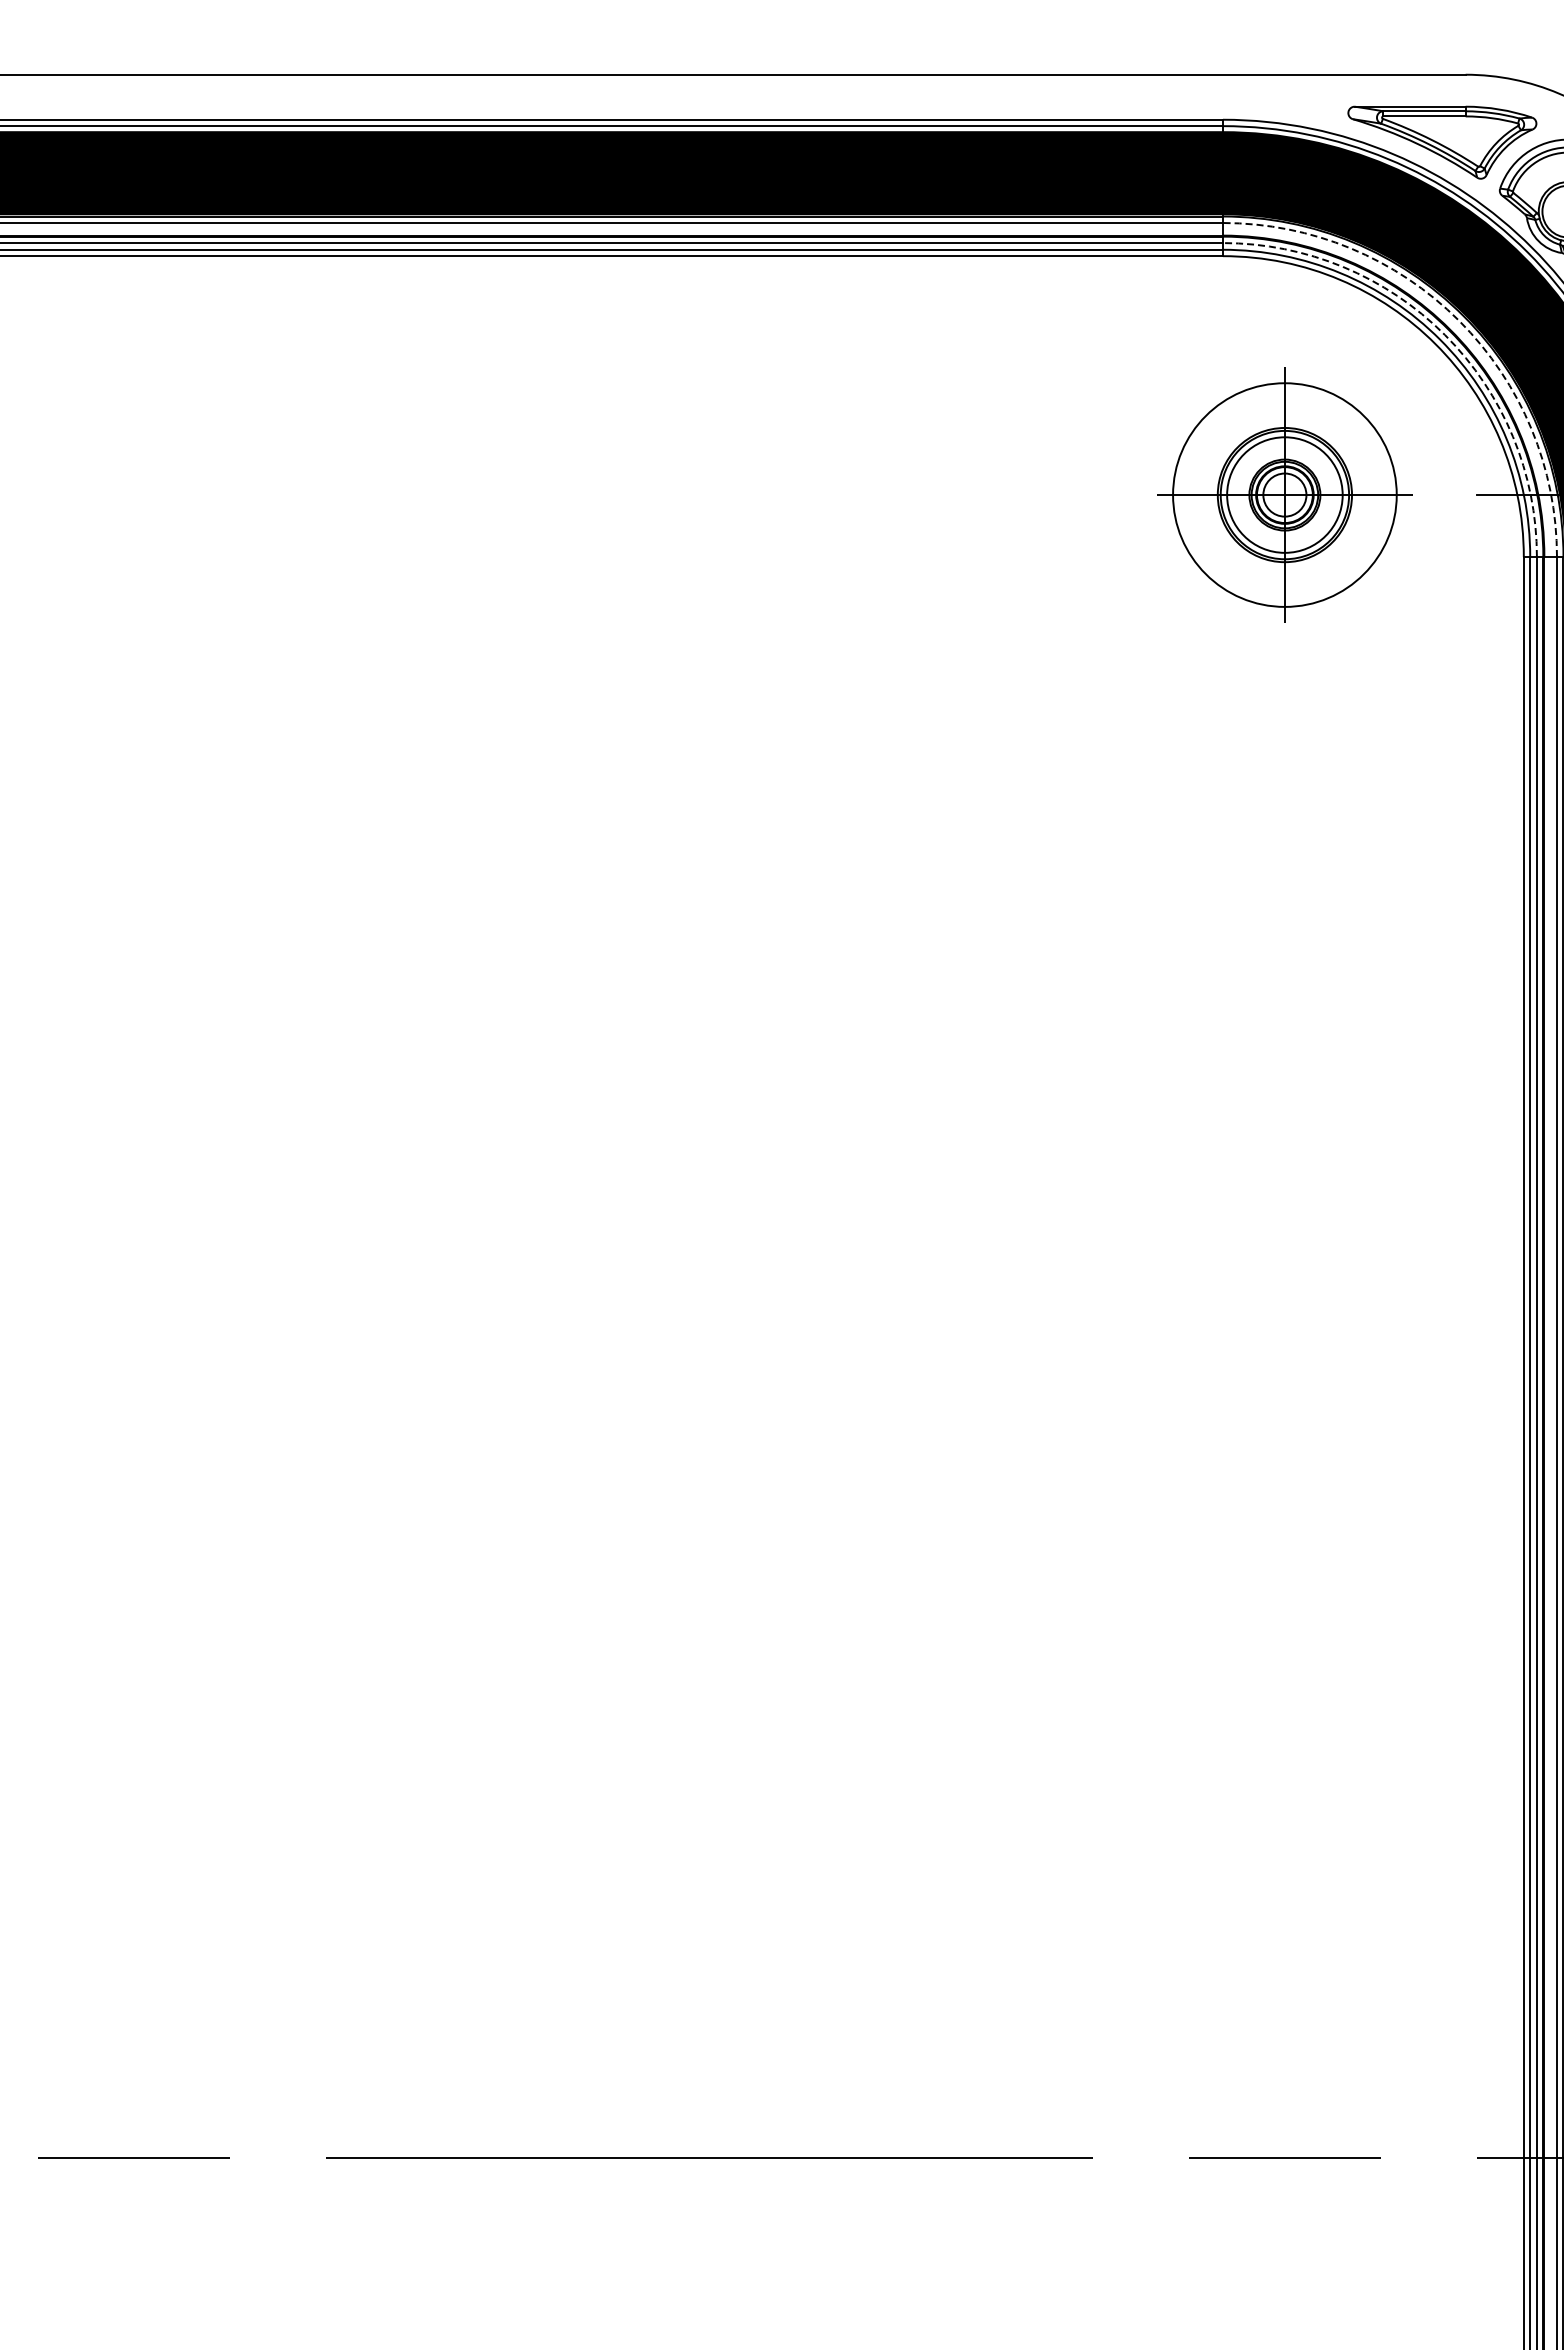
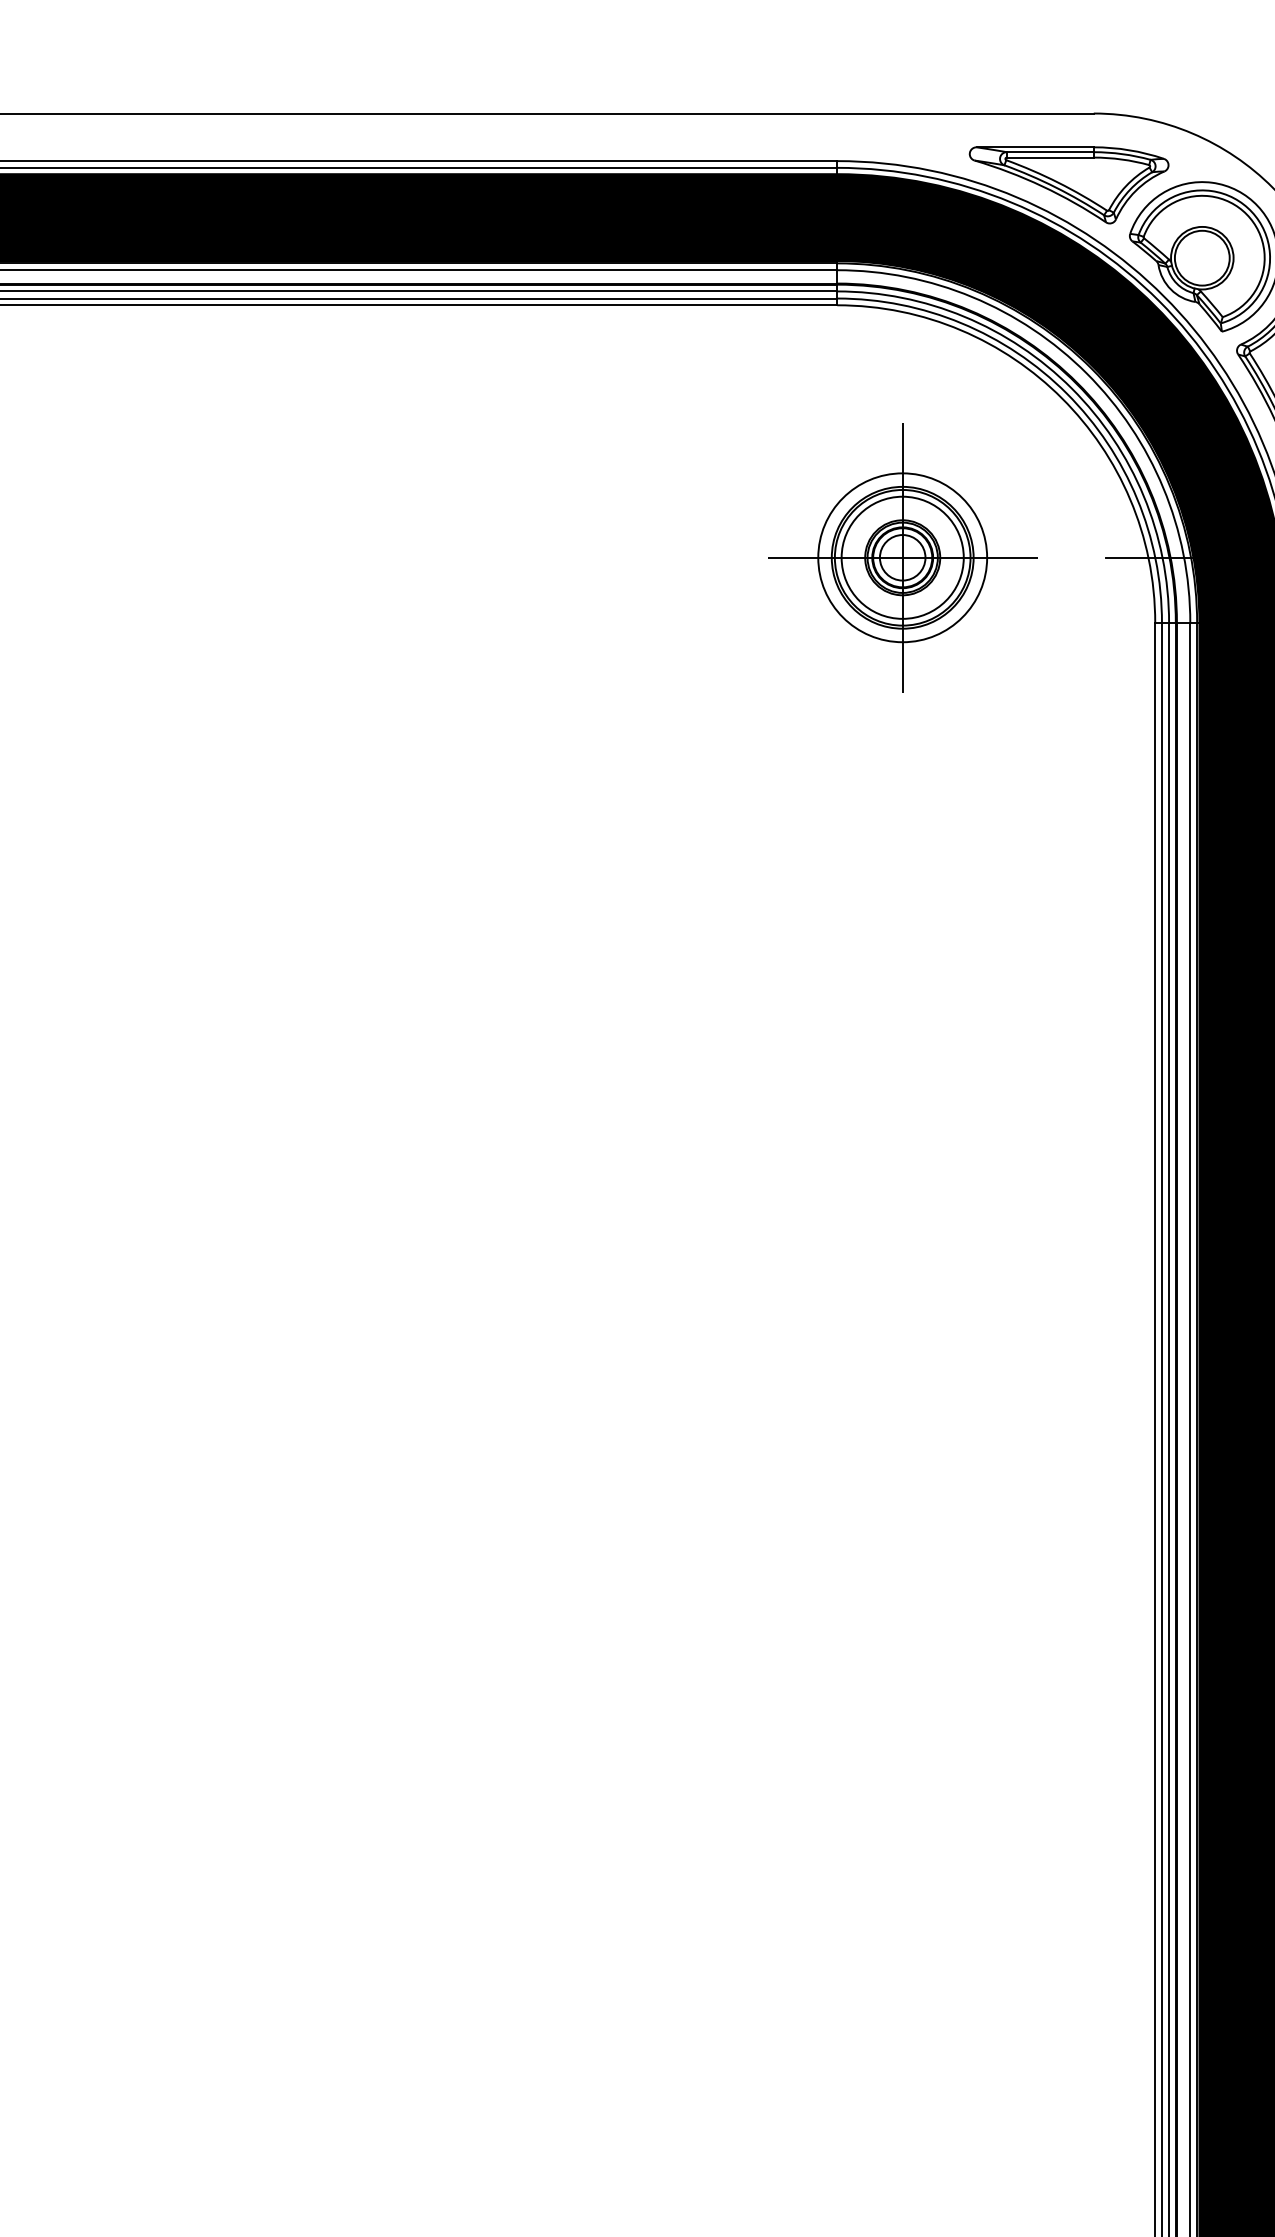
arc: (1459, 320) -> (1087, 373), dashed -> solid
arc: (1444, 335) -> (1071, 389), dashed -> solid
circle: (1284, 494) -> (902, 557), size x0.71

